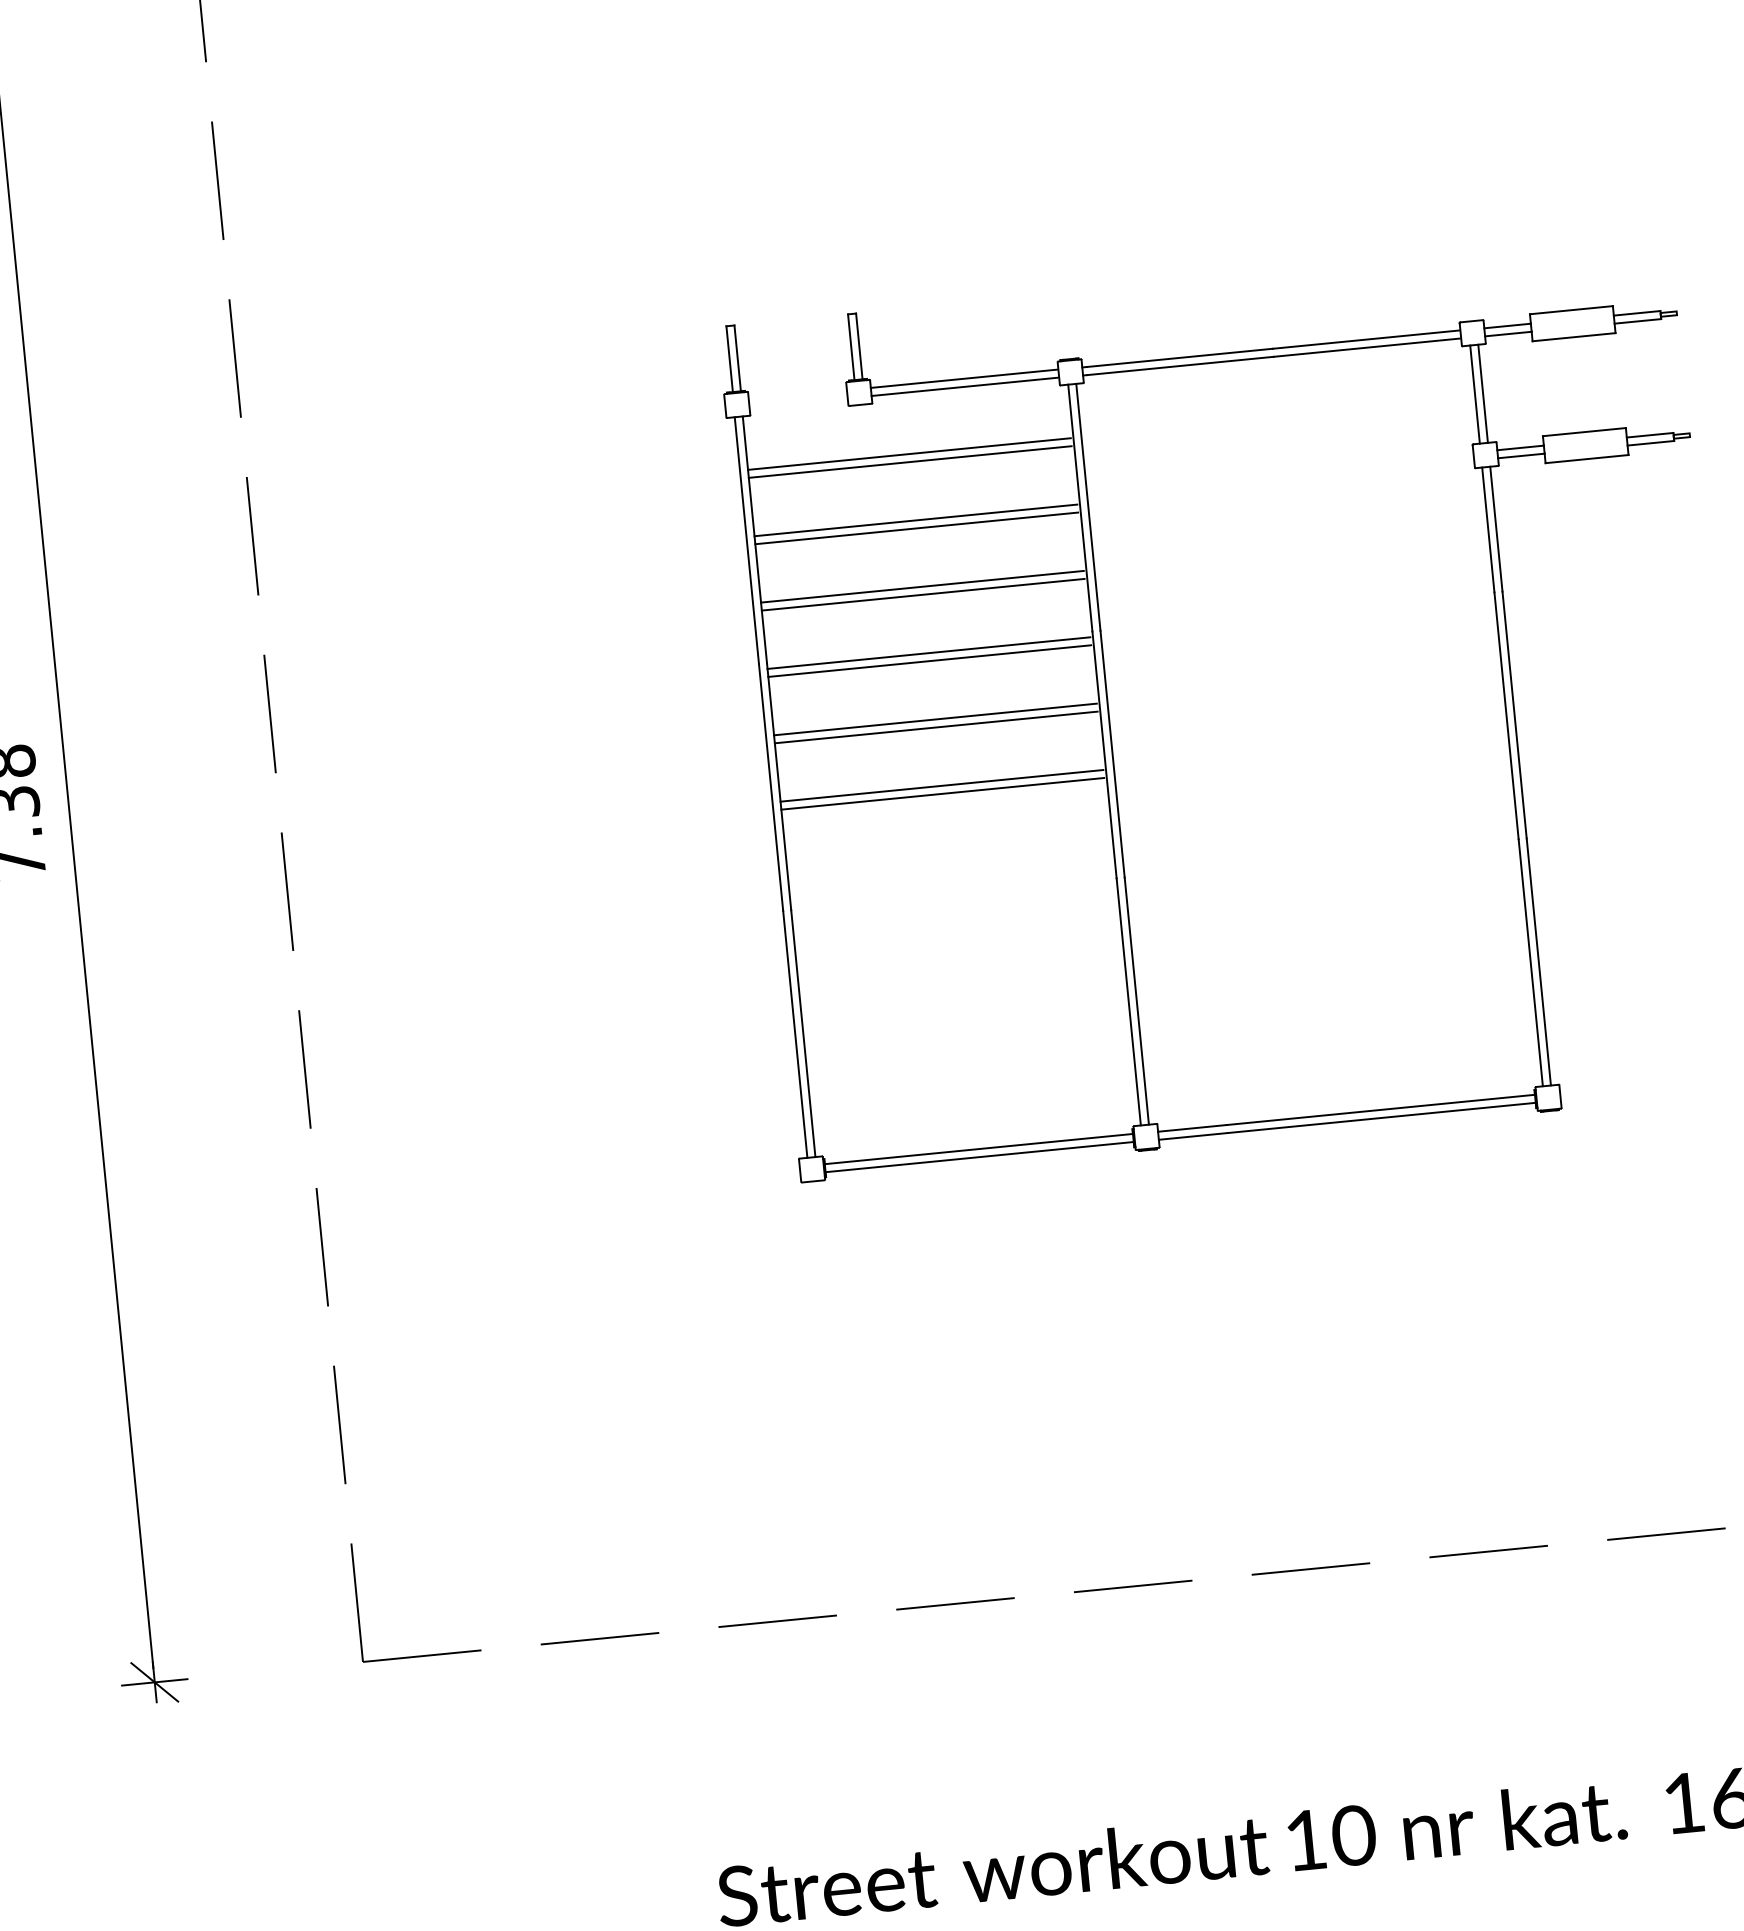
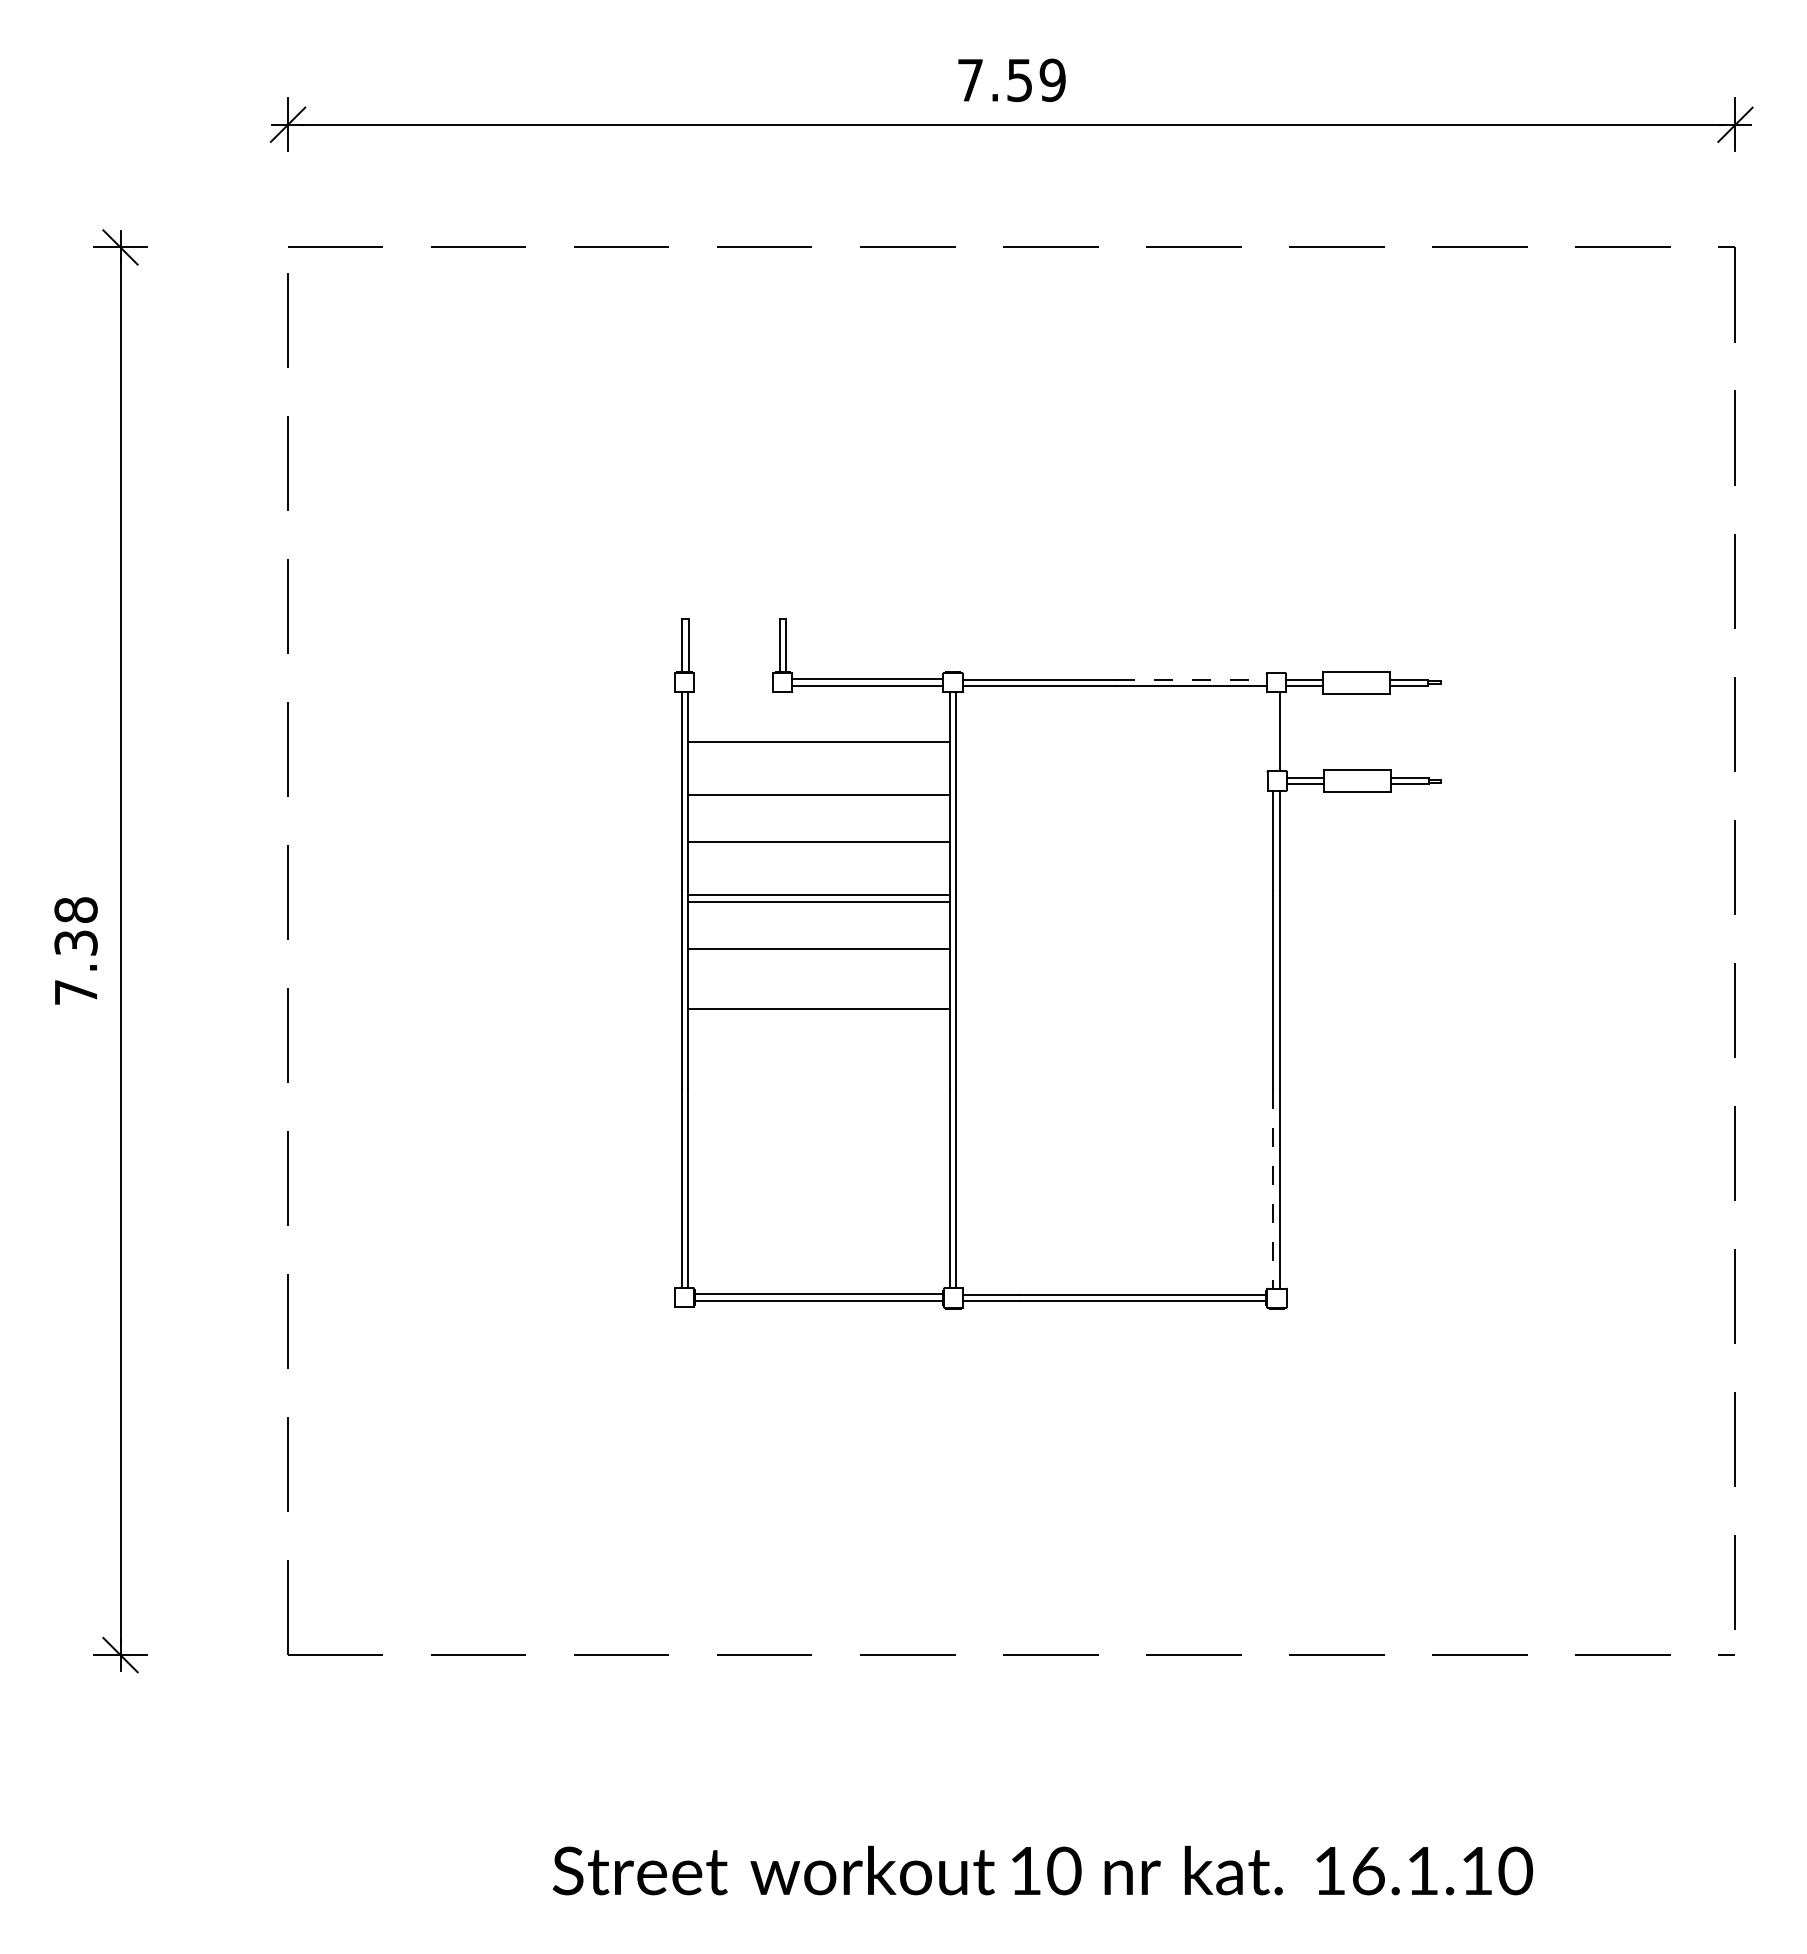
line: (1365, 339) -> (1190, 679), solid -> dashed
line: (1475, 394) -> (1273, 731), removed
line: (908, 454) -> (817, 735), removed
line: (915, 520) -> (817, 788), removed
line: (922, 595) -> (817, 848), removed
line: (935, 728) -> (817, 955), removed
line: (941, 786) -> (817, 1002), removed
line: (1530, 963) -> (1273, 1189), solid -> dashed

